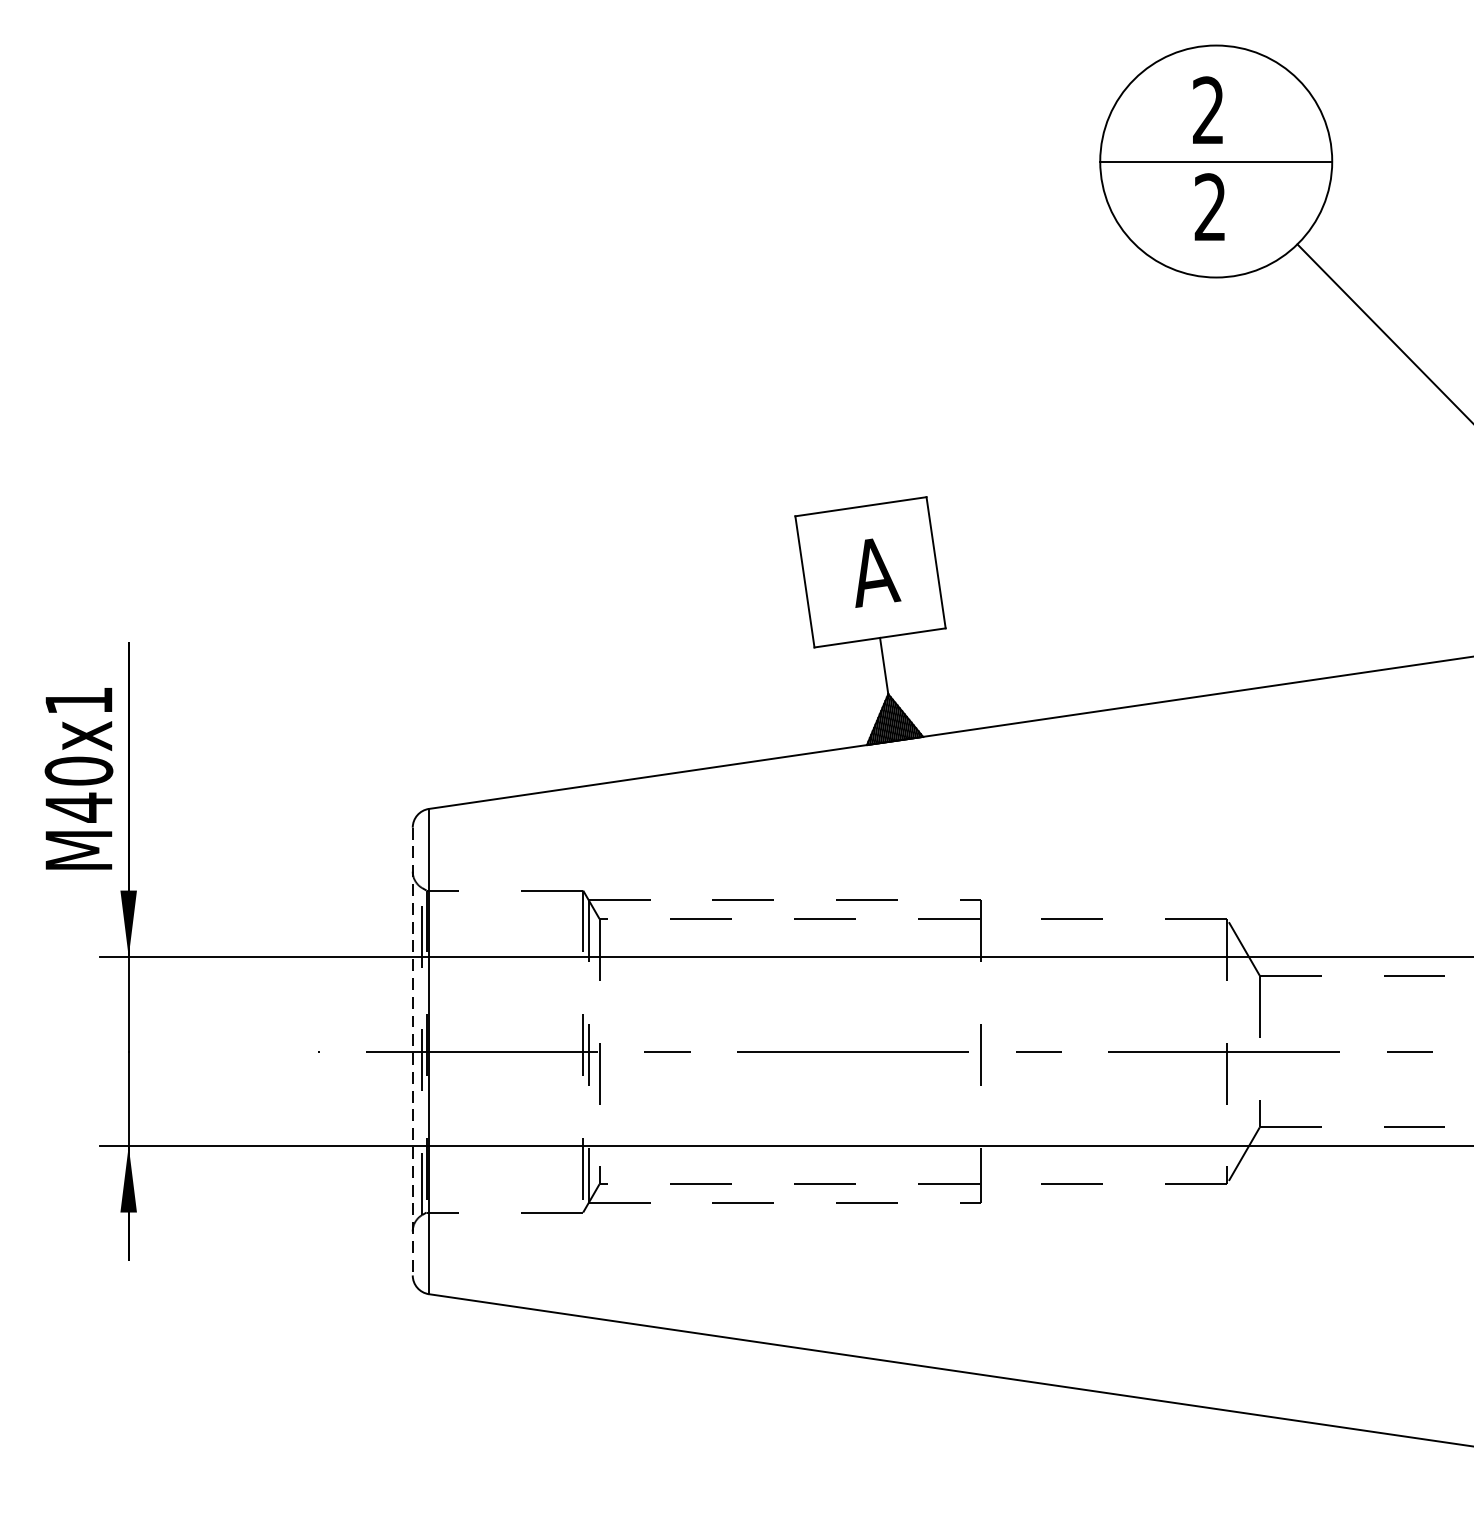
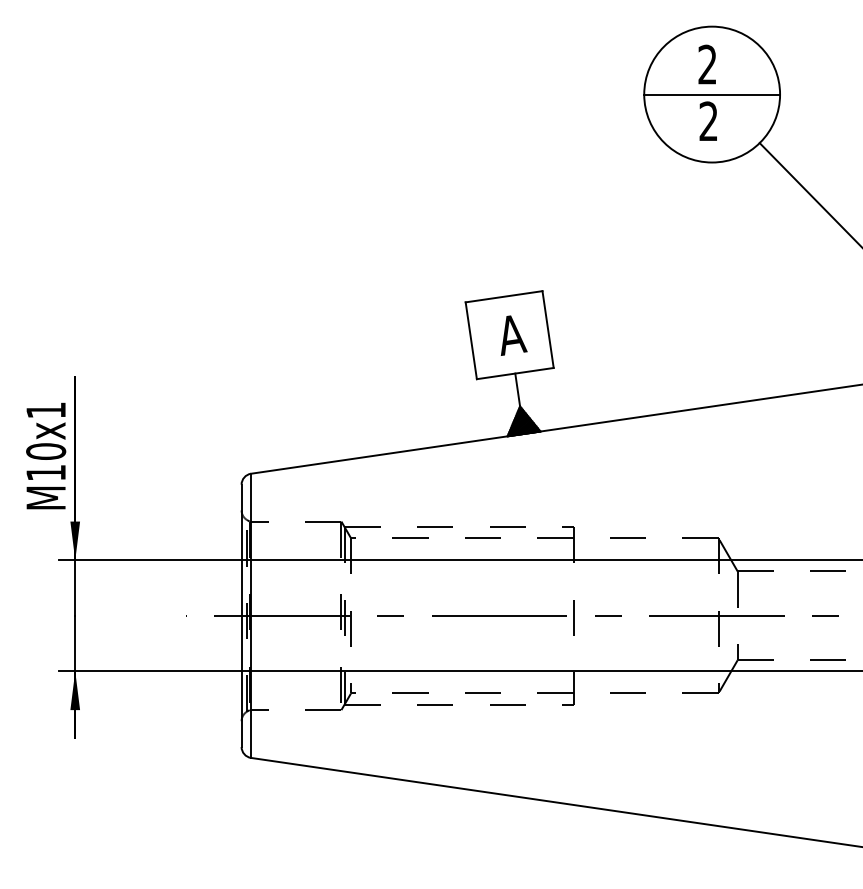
text: (77, 806) -> (45, 472), M40x1 -> M10x1
line: (412, 1052) -> (241, 616), dashed -> solid

